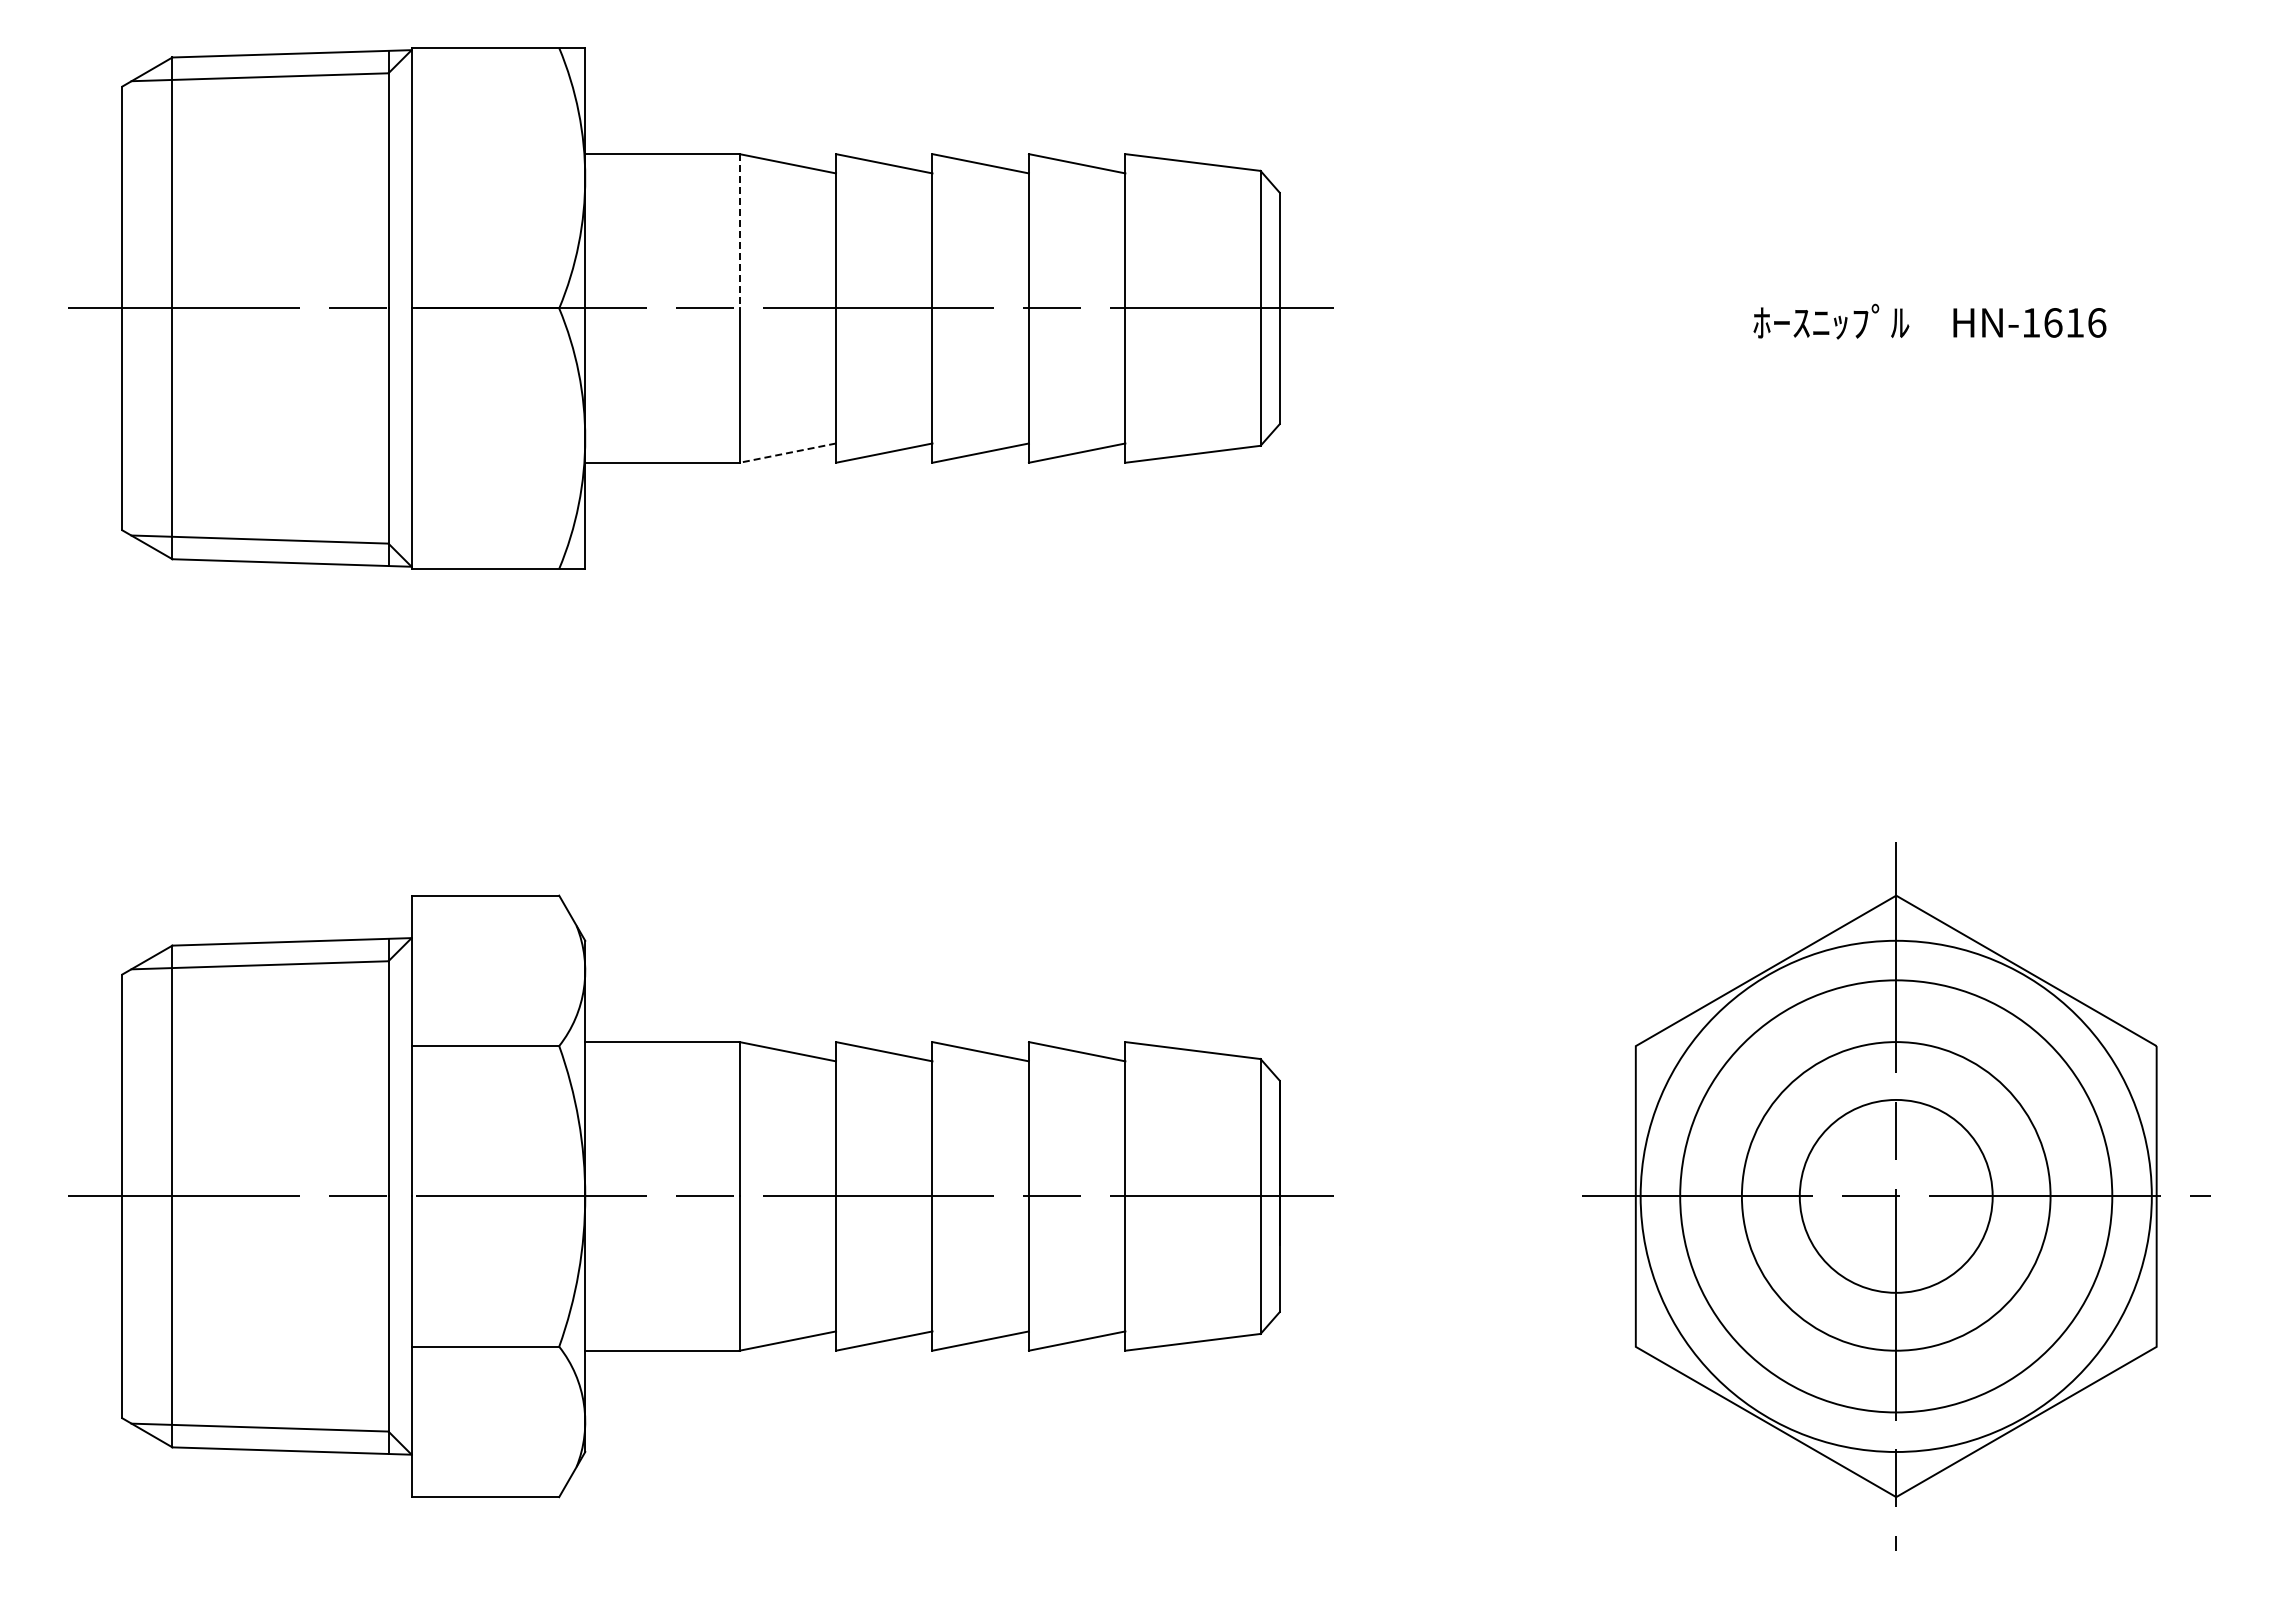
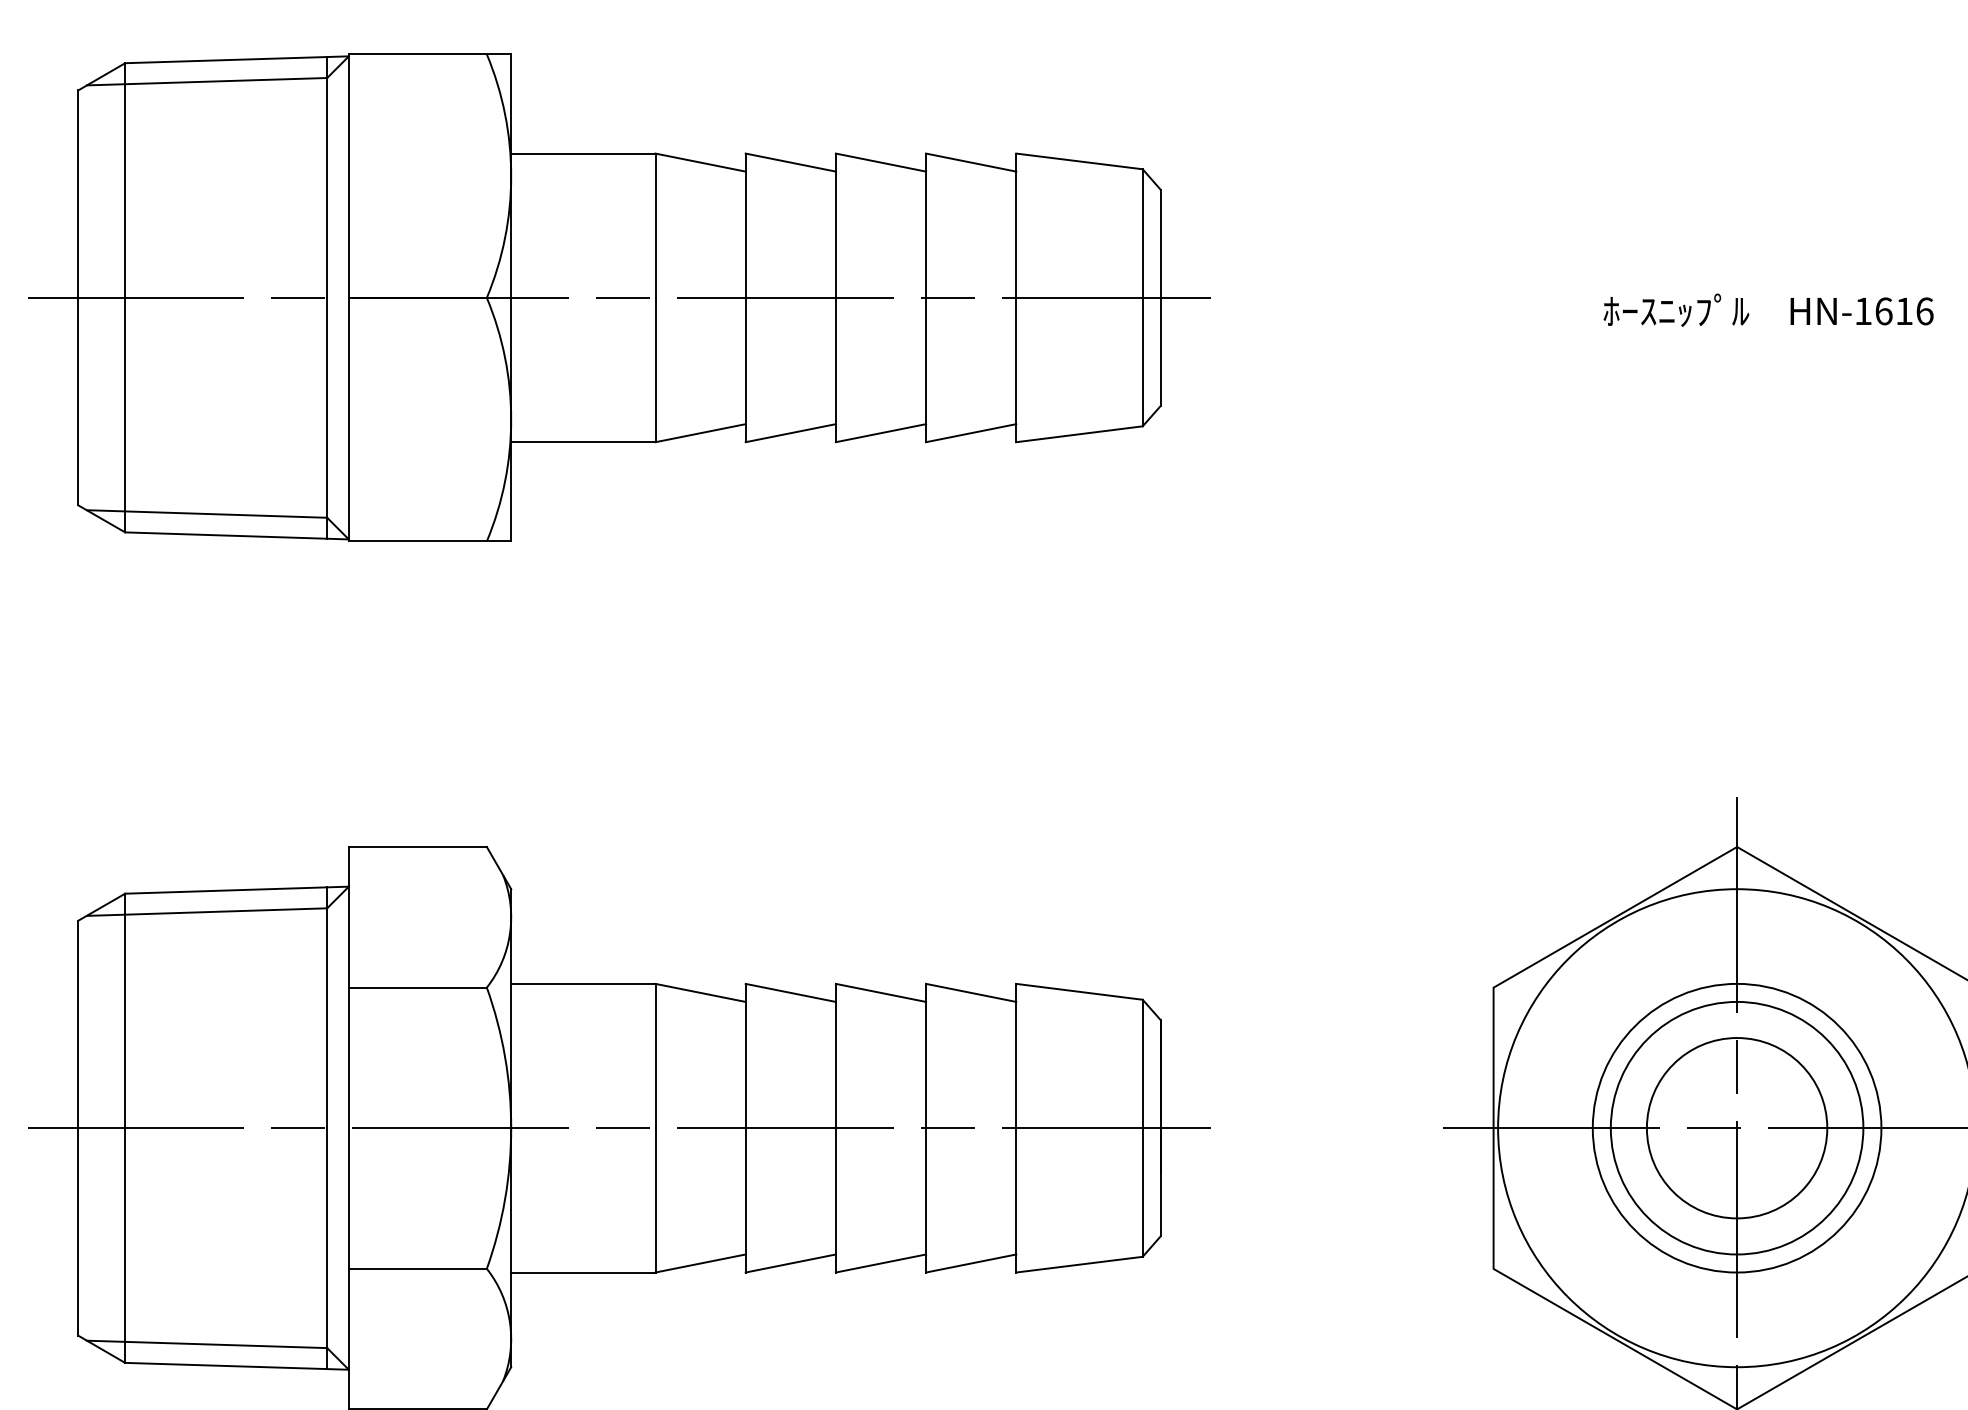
line: (739, 231) -> (655, 225), dashed -> solid
line: (787, 453) -> (700, 433), dashed -> solid
circle: (1896, 1196) -> (1737, 1128), size x0.62

